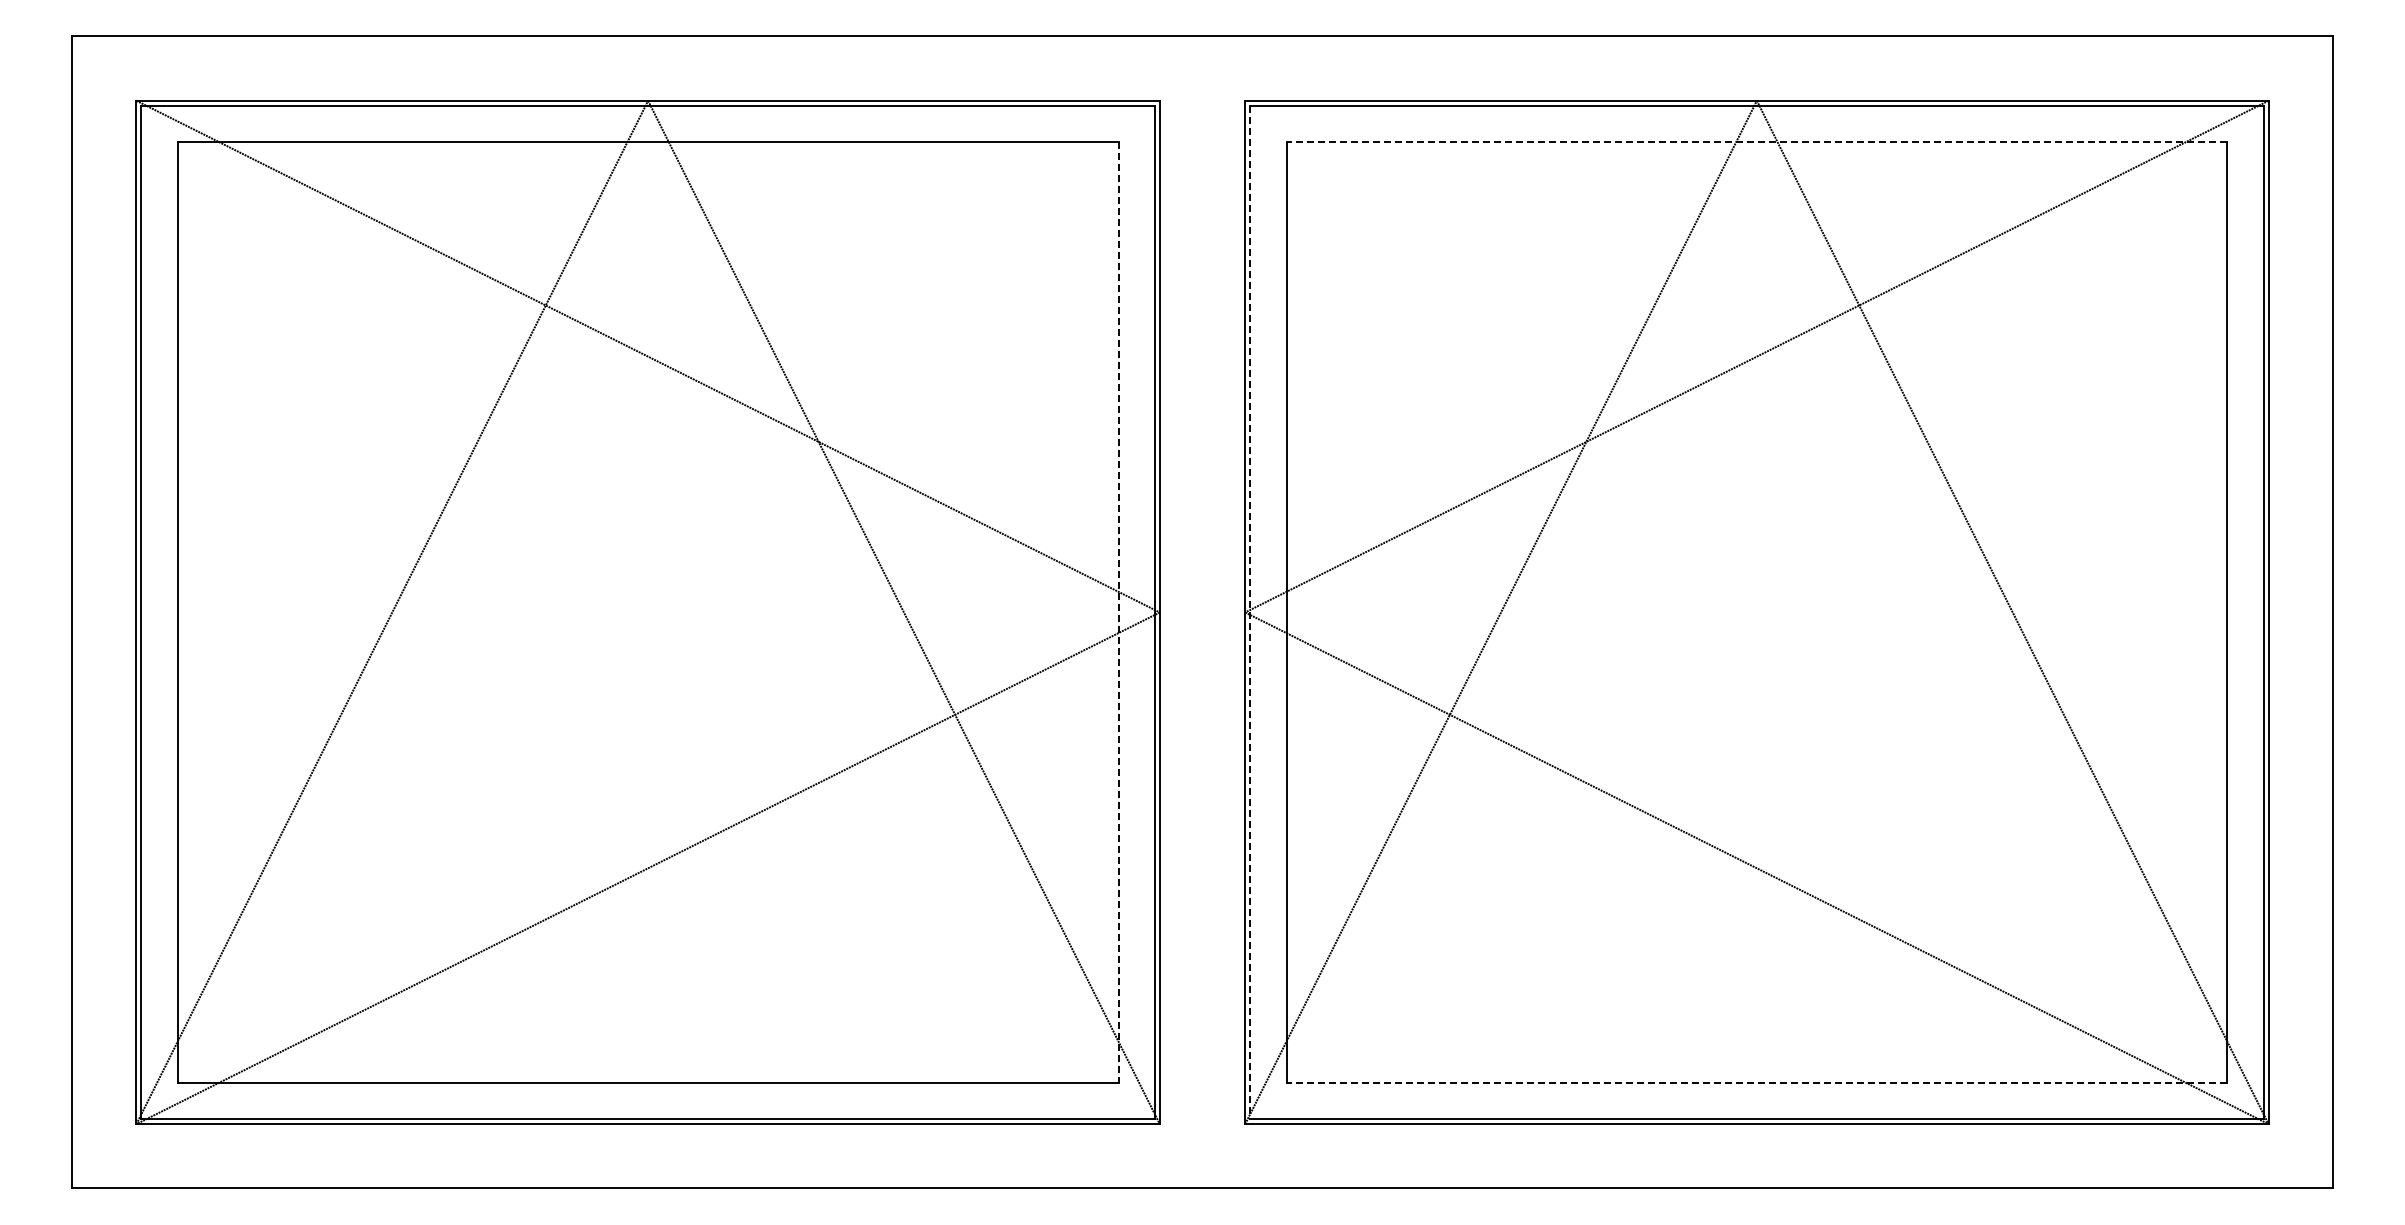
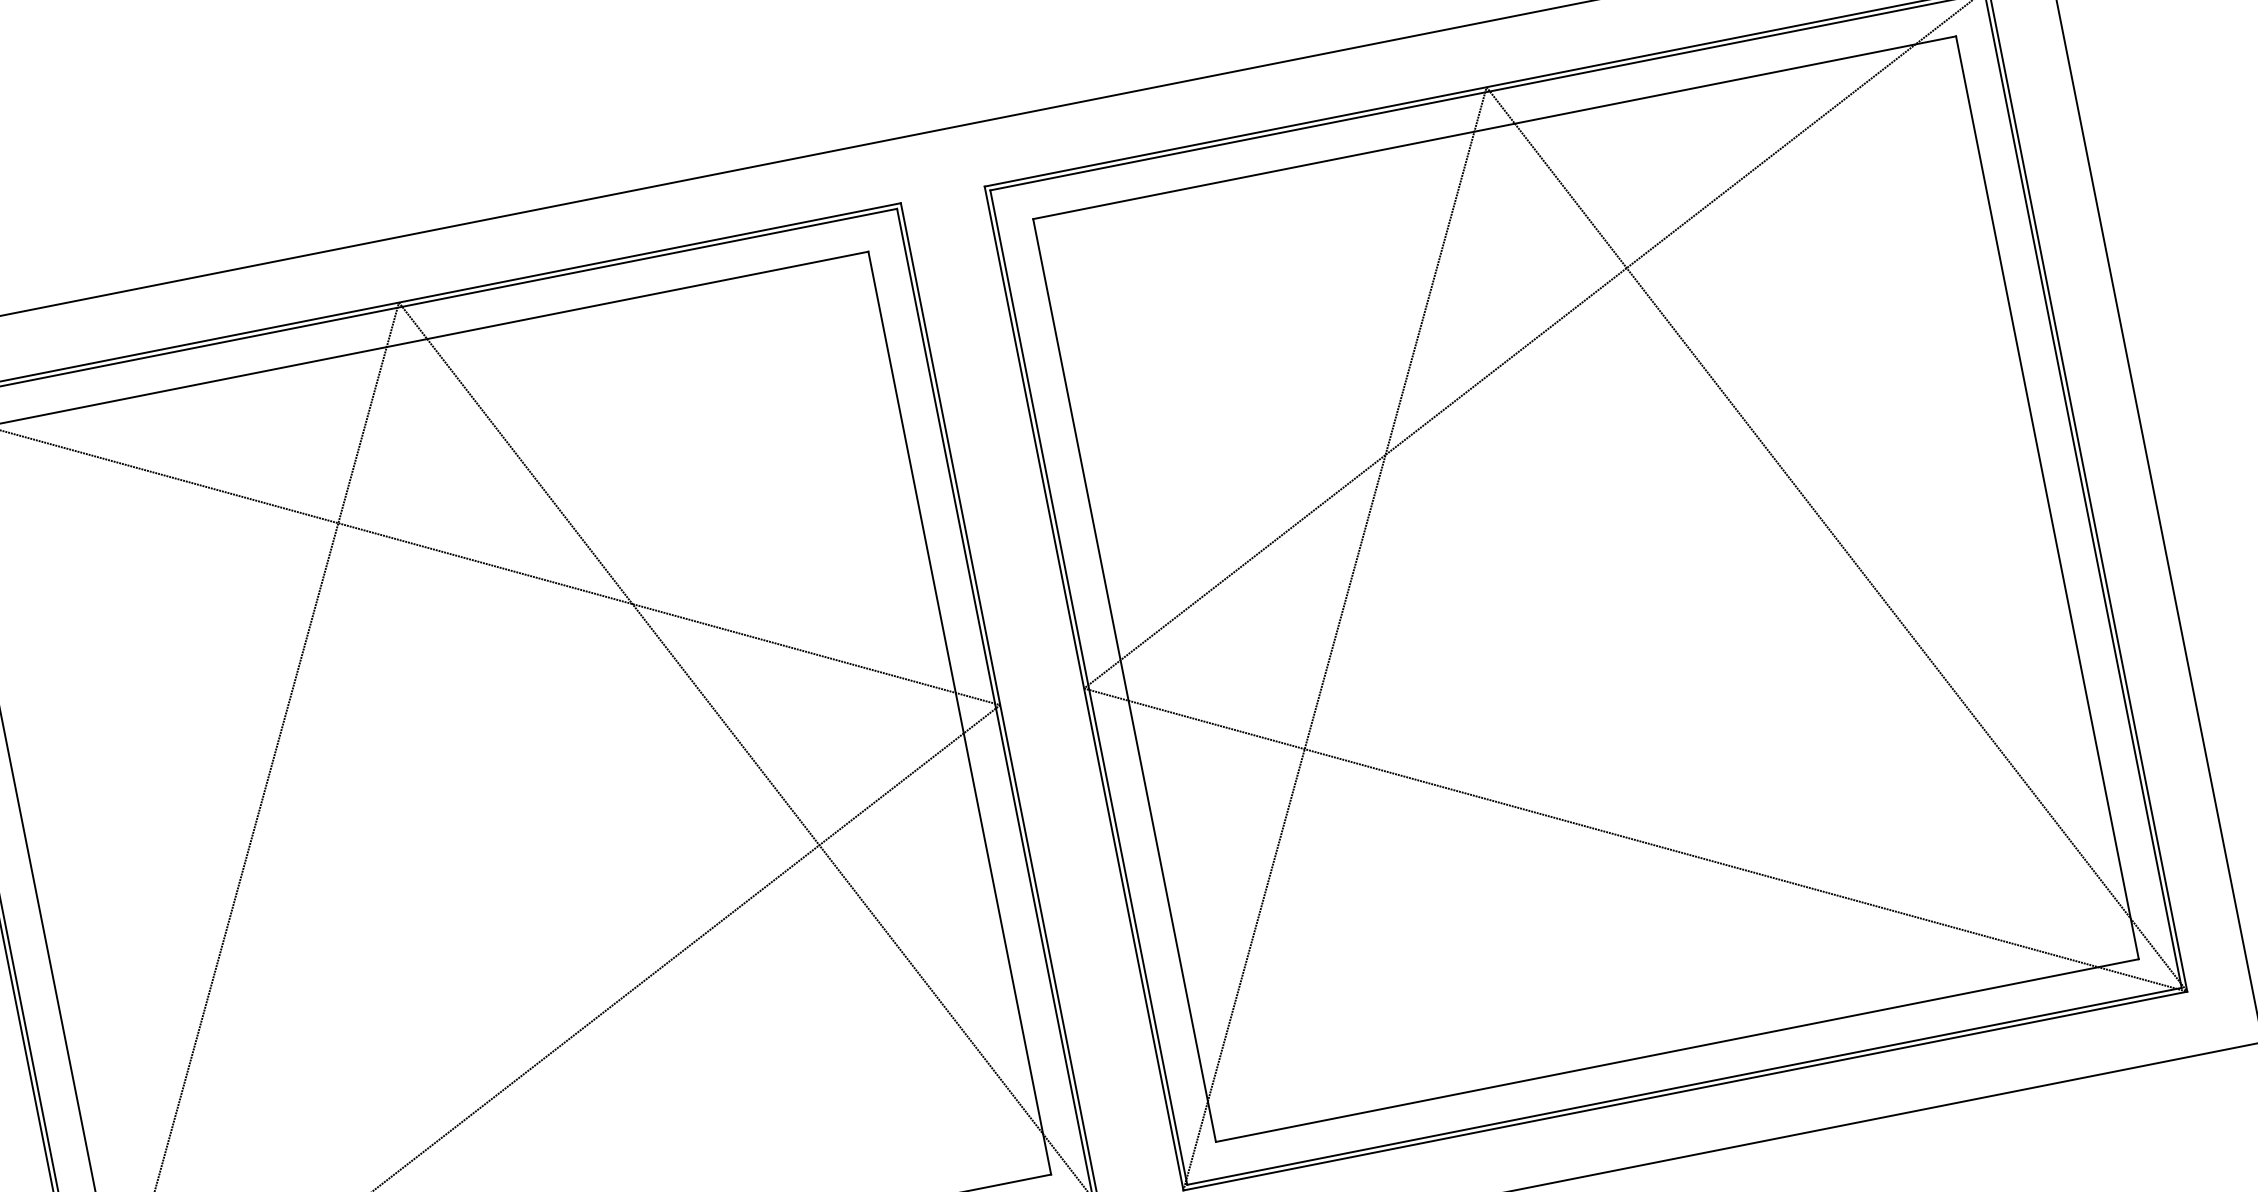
line: (1756, 142) -> (1494, 128), dashed -> solid
line: (1118, 612) -> (959, 713), dashed -> solid
line: (1250, 612) -> (1089, 687), dashed -> solid
line: (1756, 1082) -> (1676, 1050), dashed -> solid

